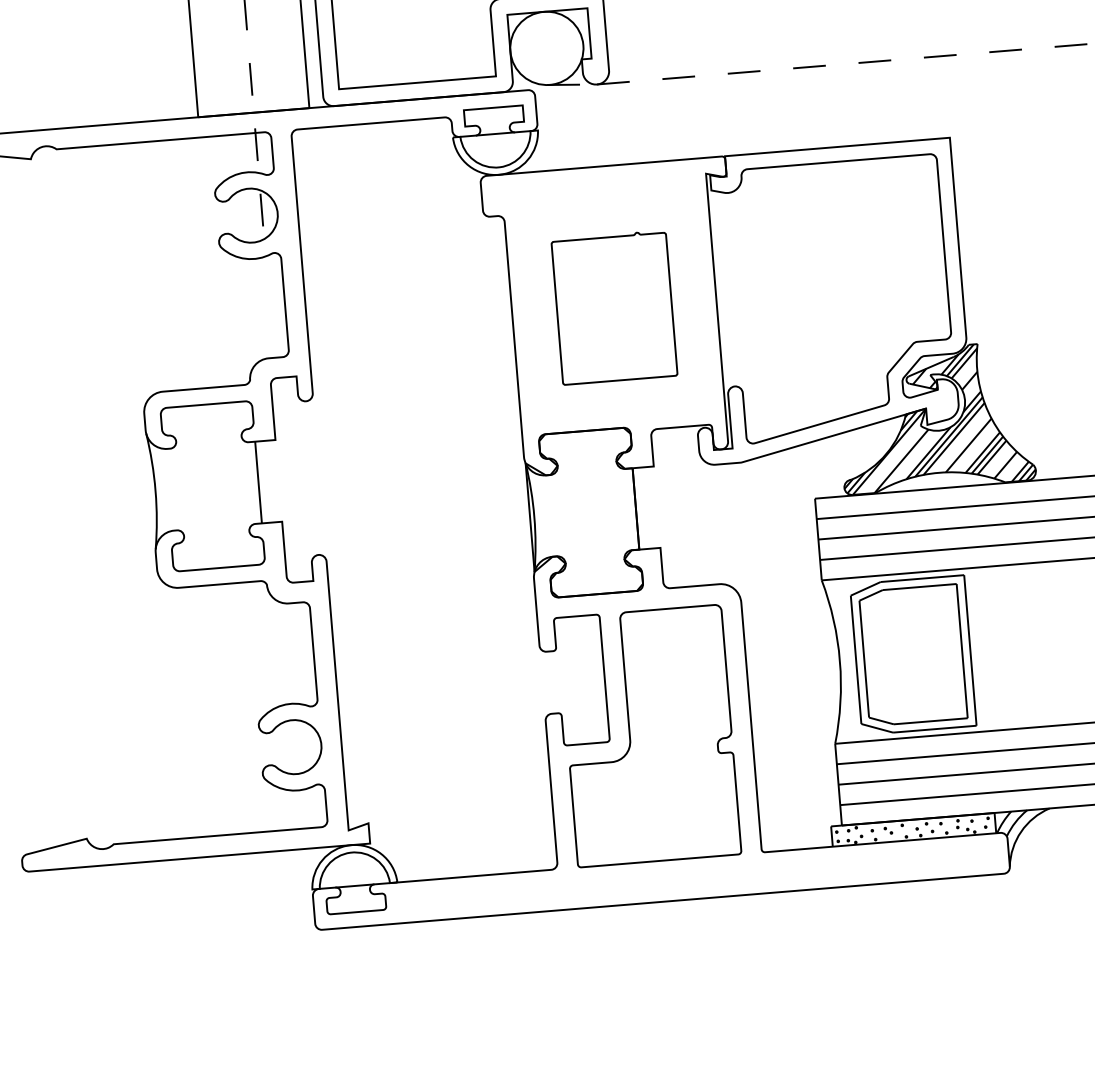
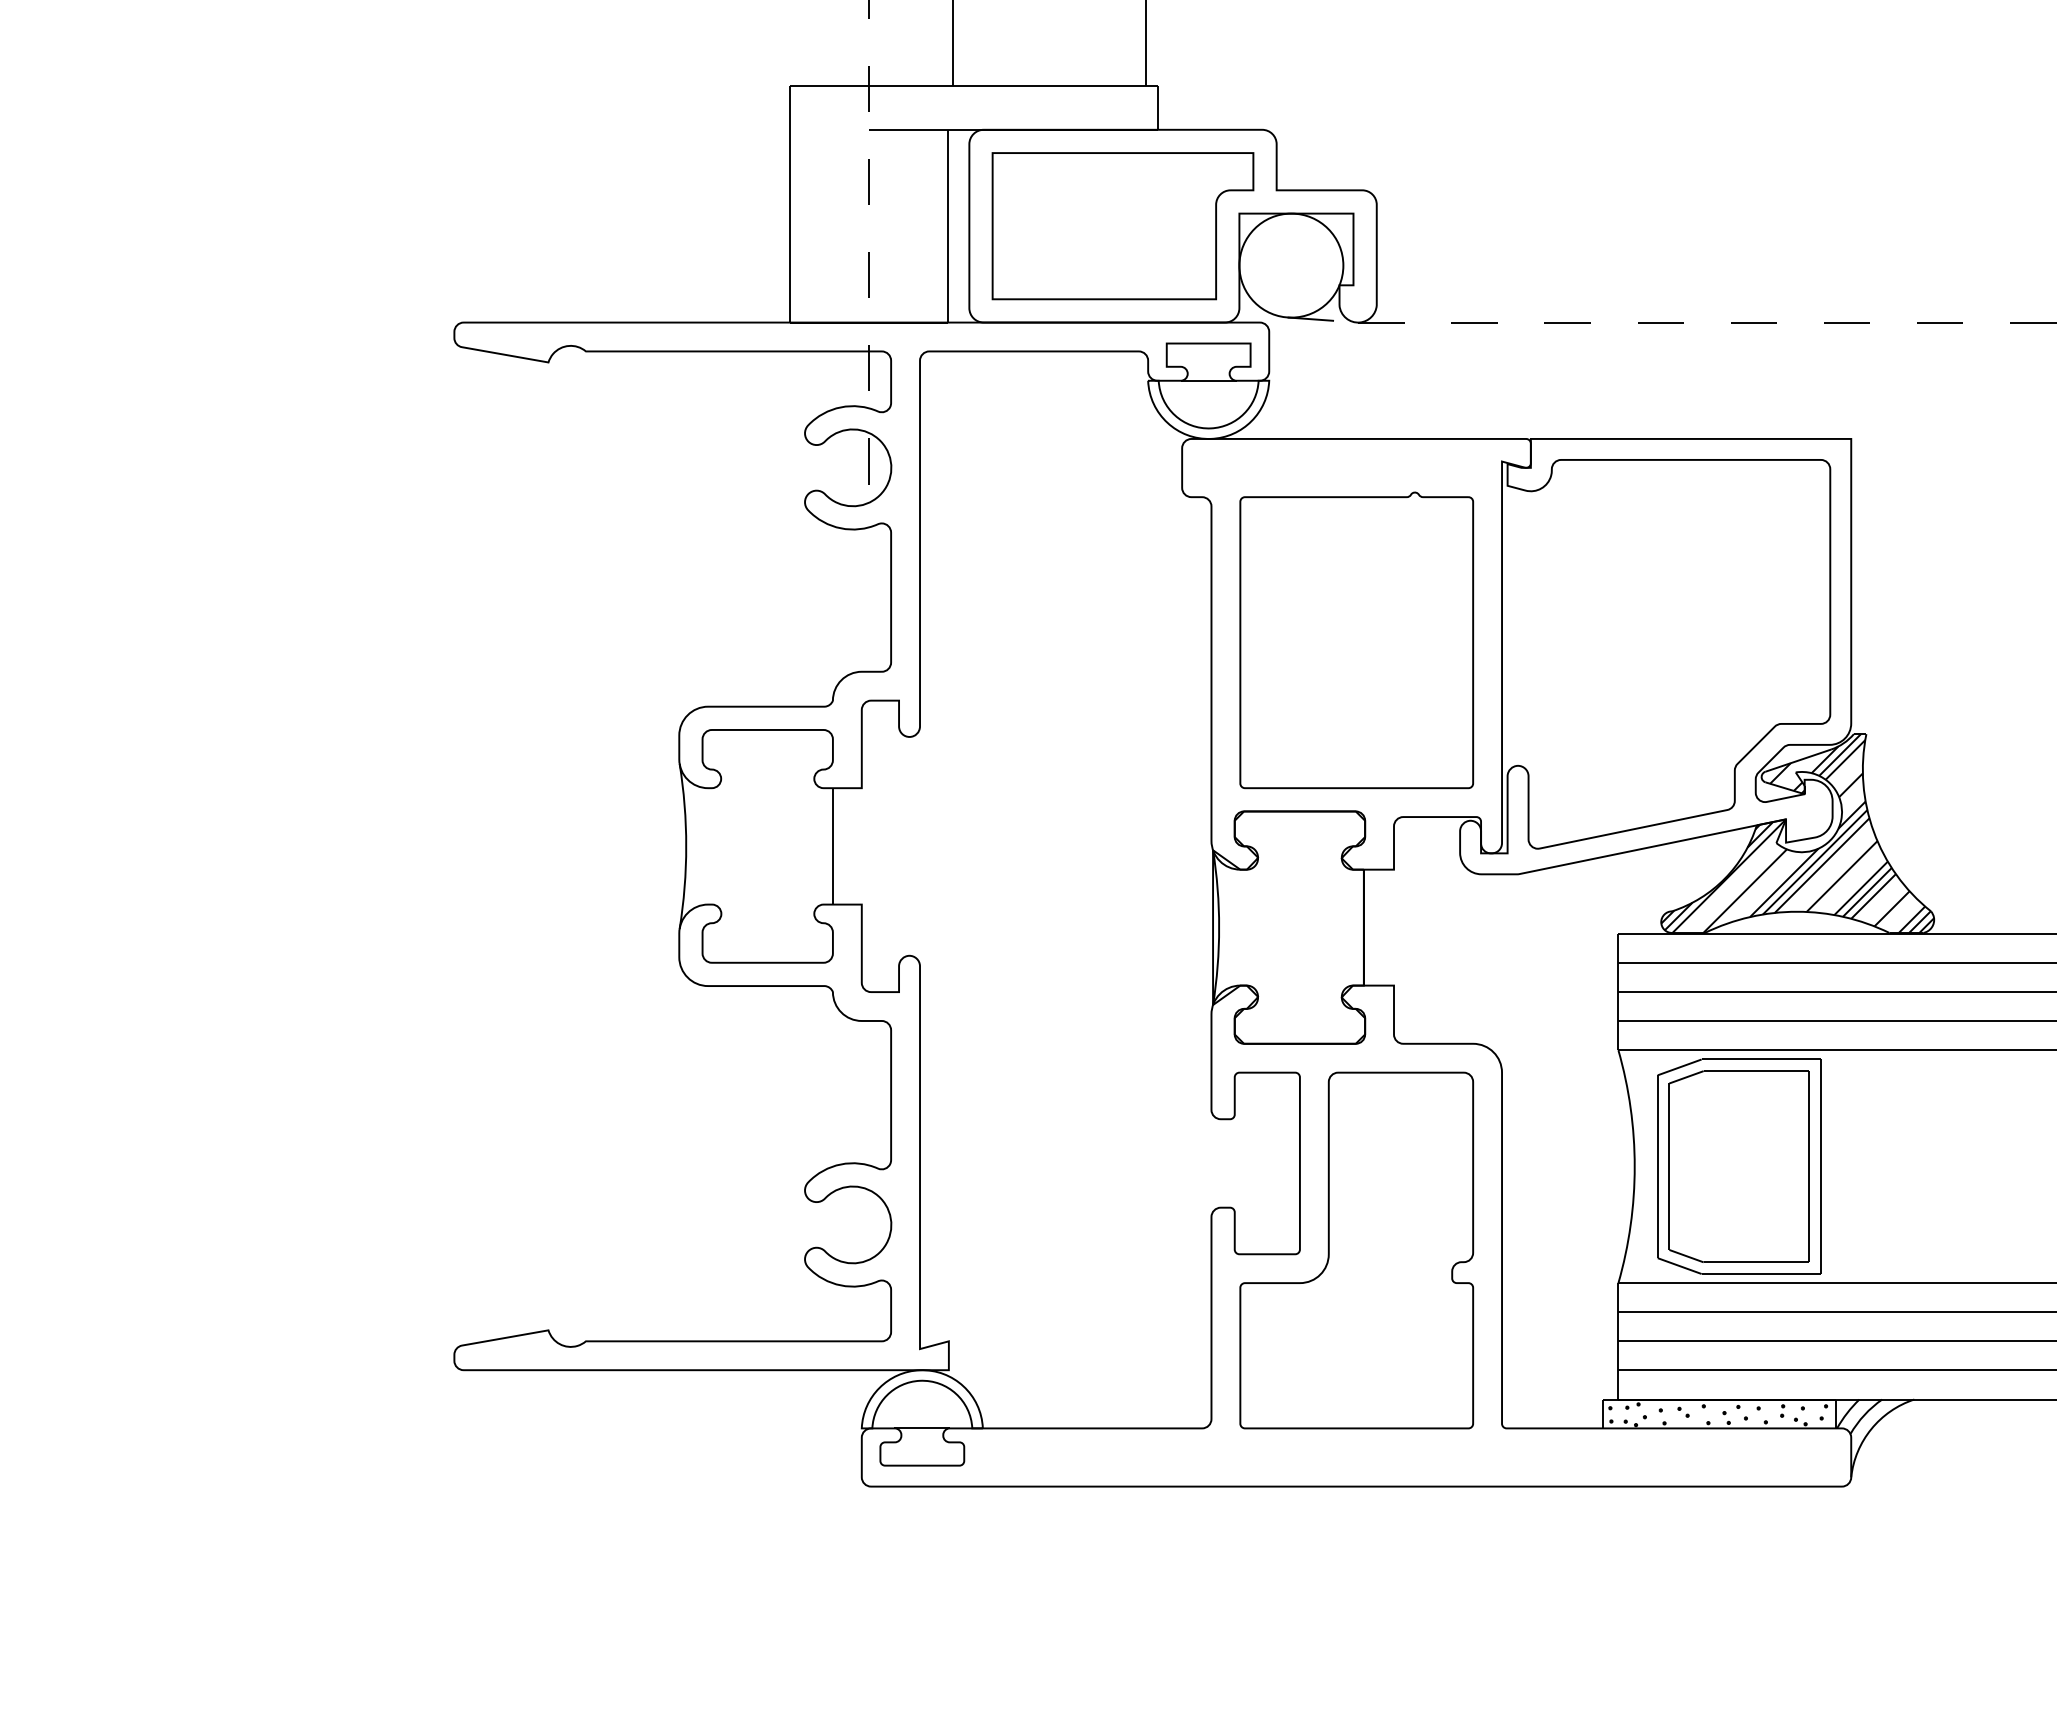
part: (614, 307) -> (1356, 640), size x1.43

